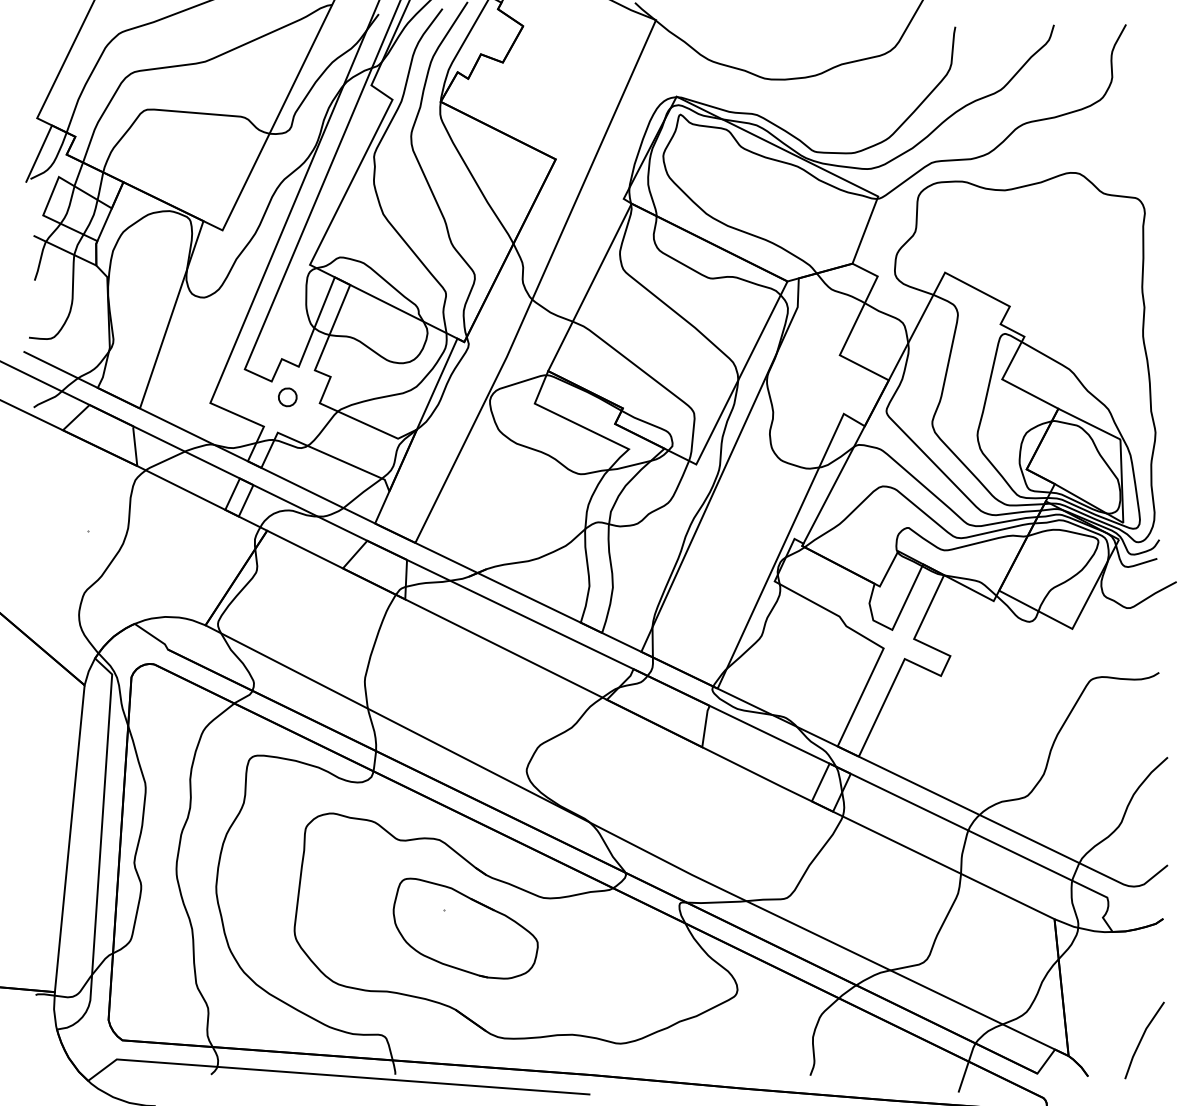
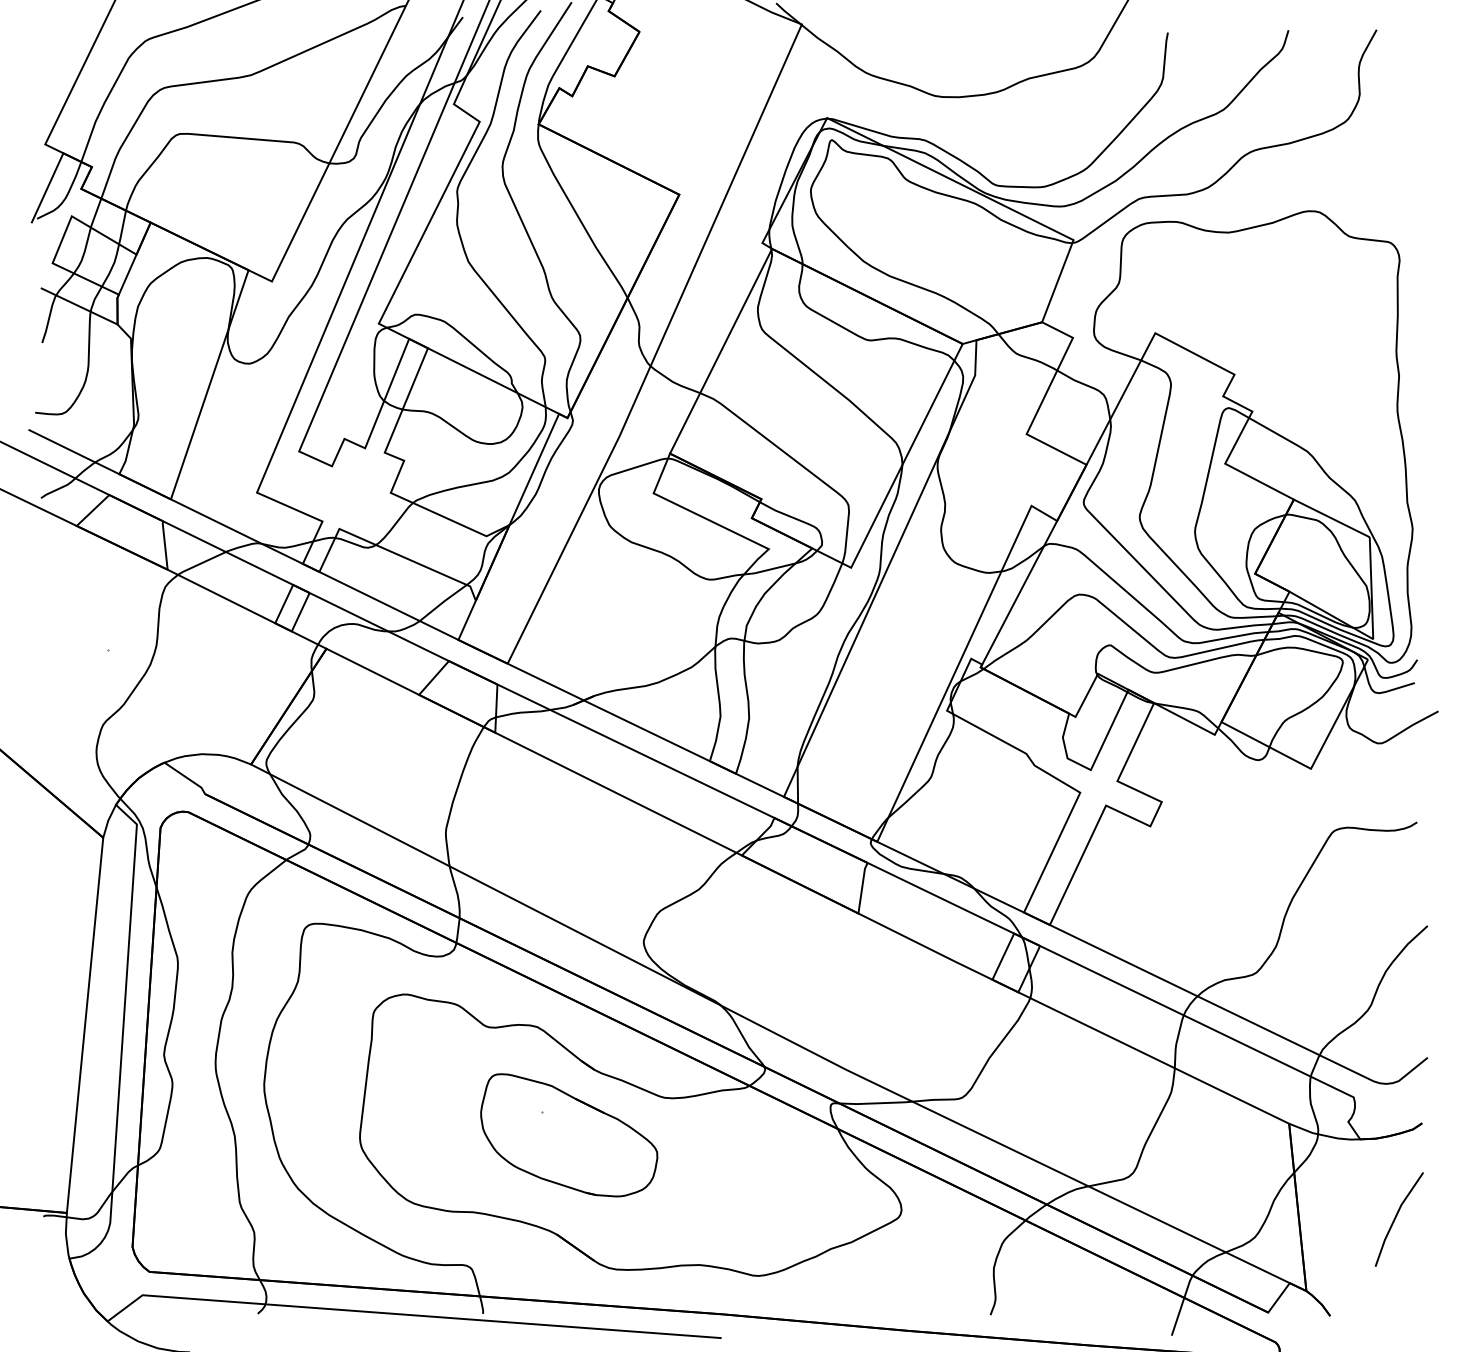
part: (287, 397) -> (351, 485), removed
line: (1142, 1039) -> (1396, 1218), moved

